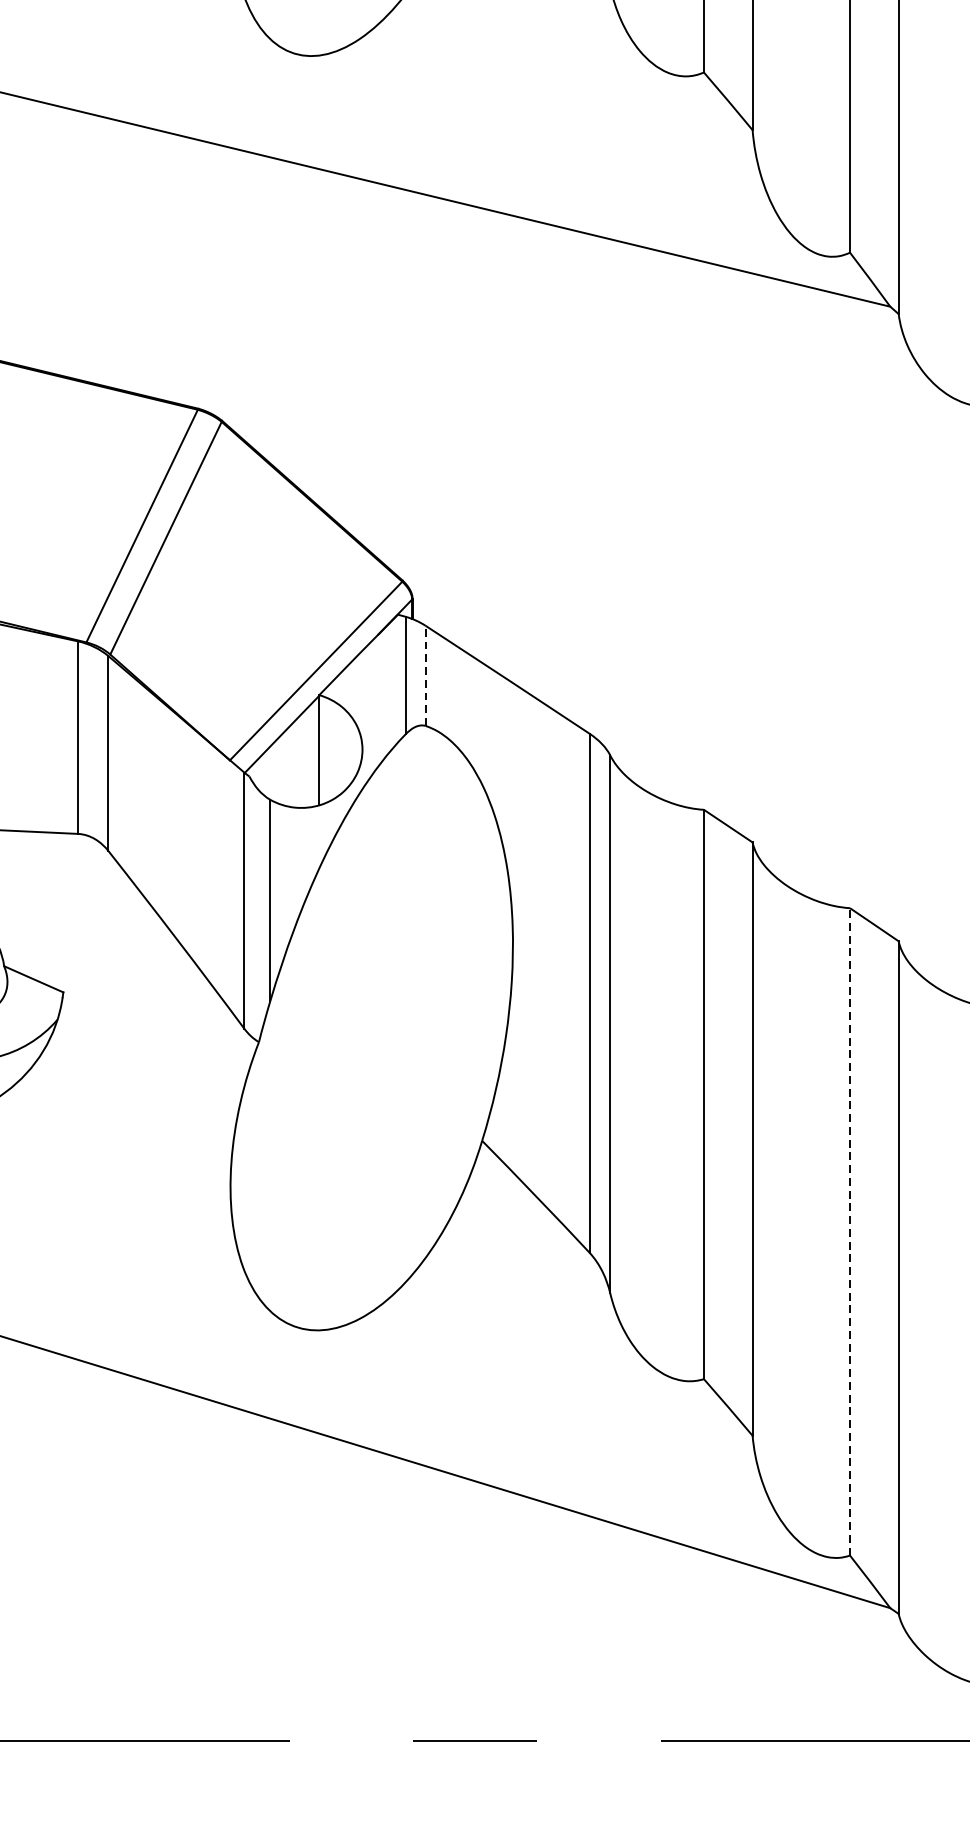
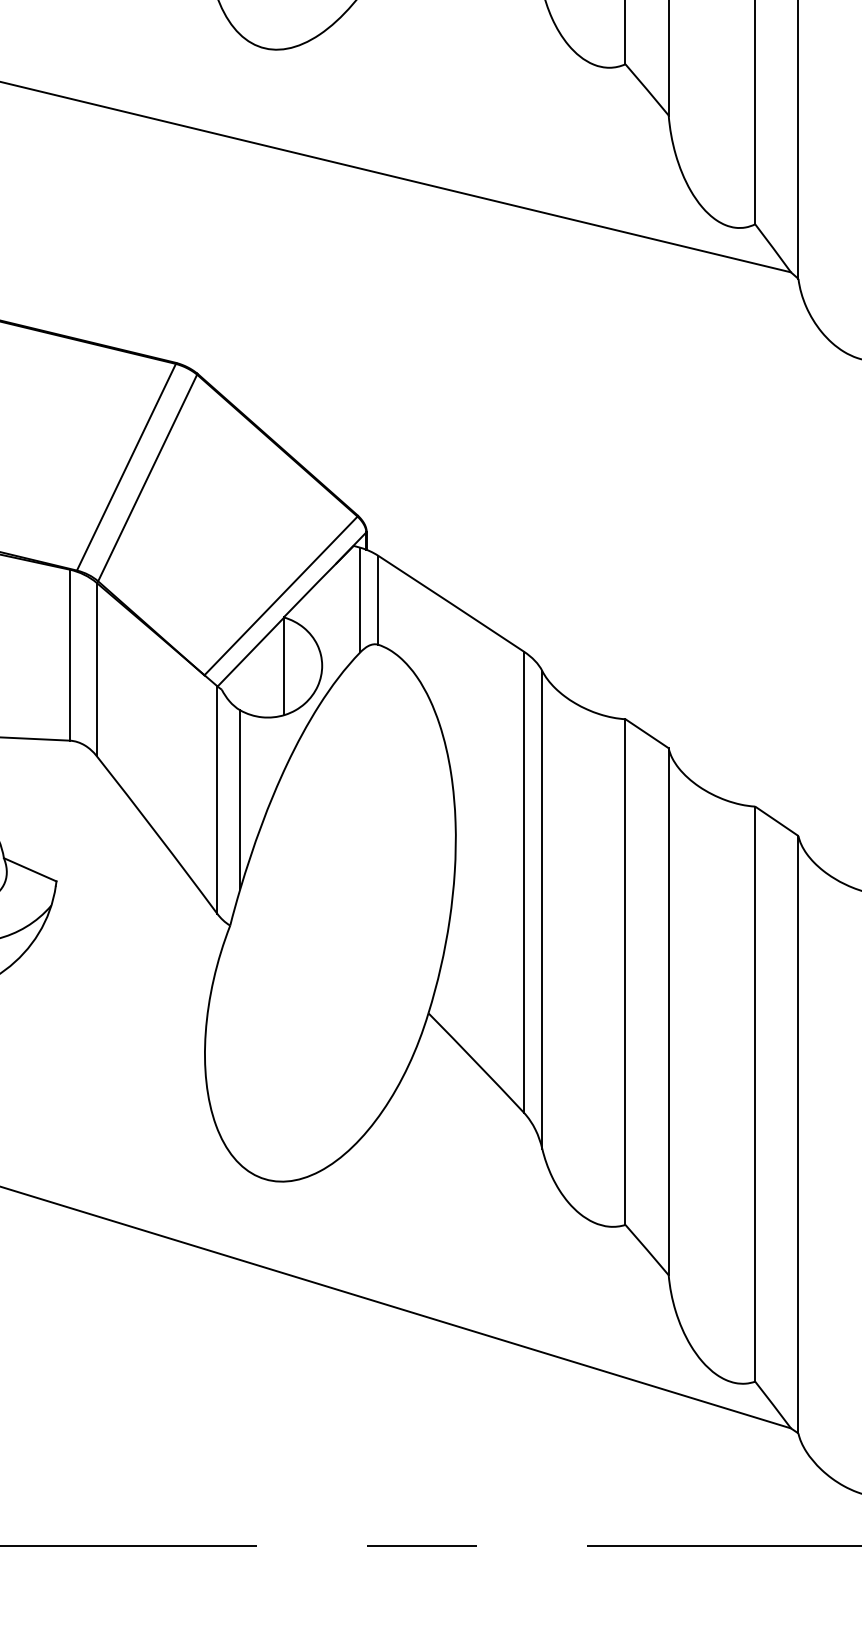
line: (425, 675) -> (378, 599), dashed -> solid
line: (850, 1232) -> (755, 1094), dashed -> solid

